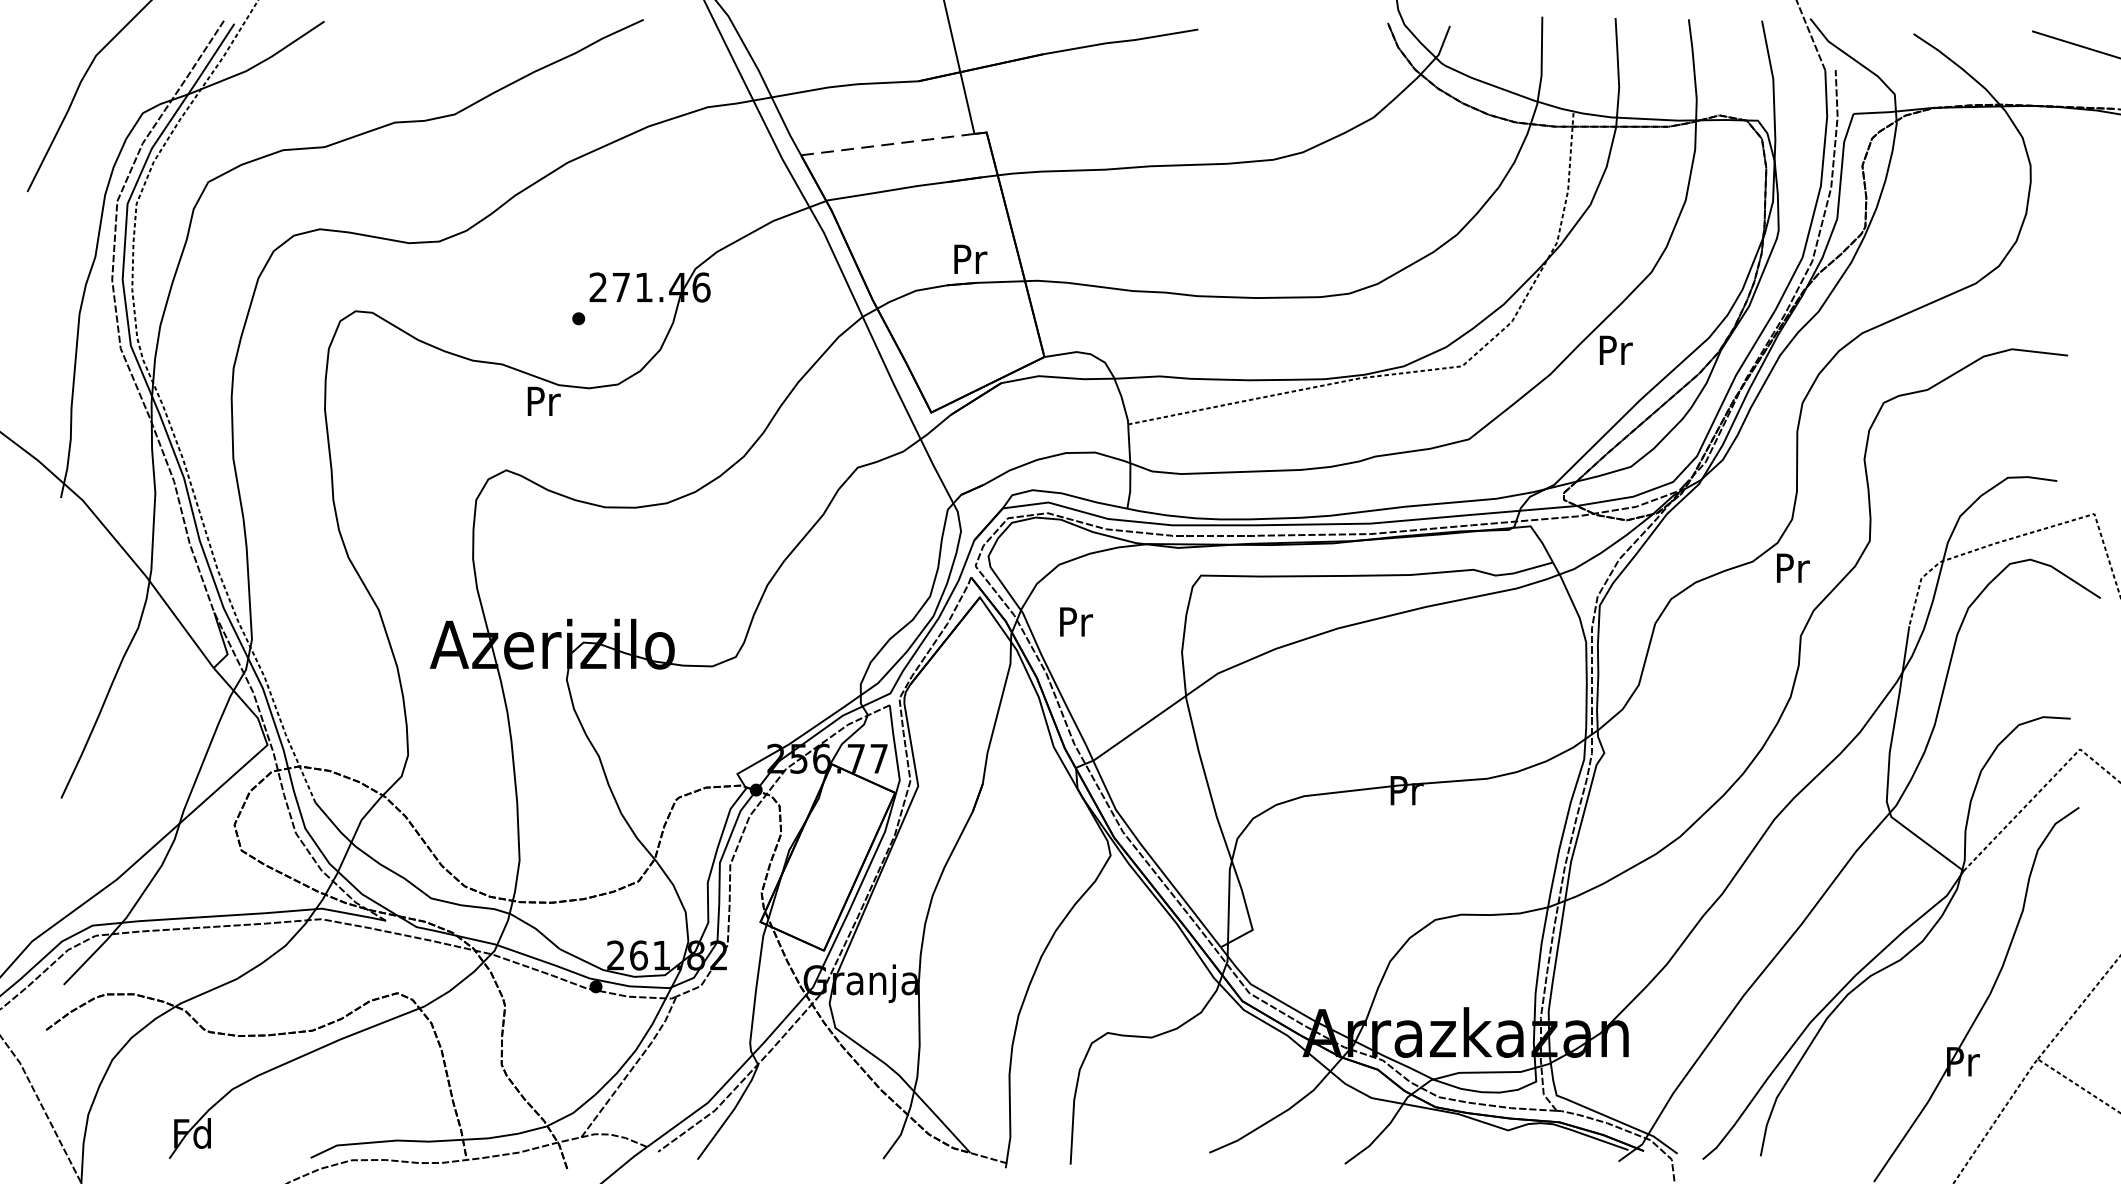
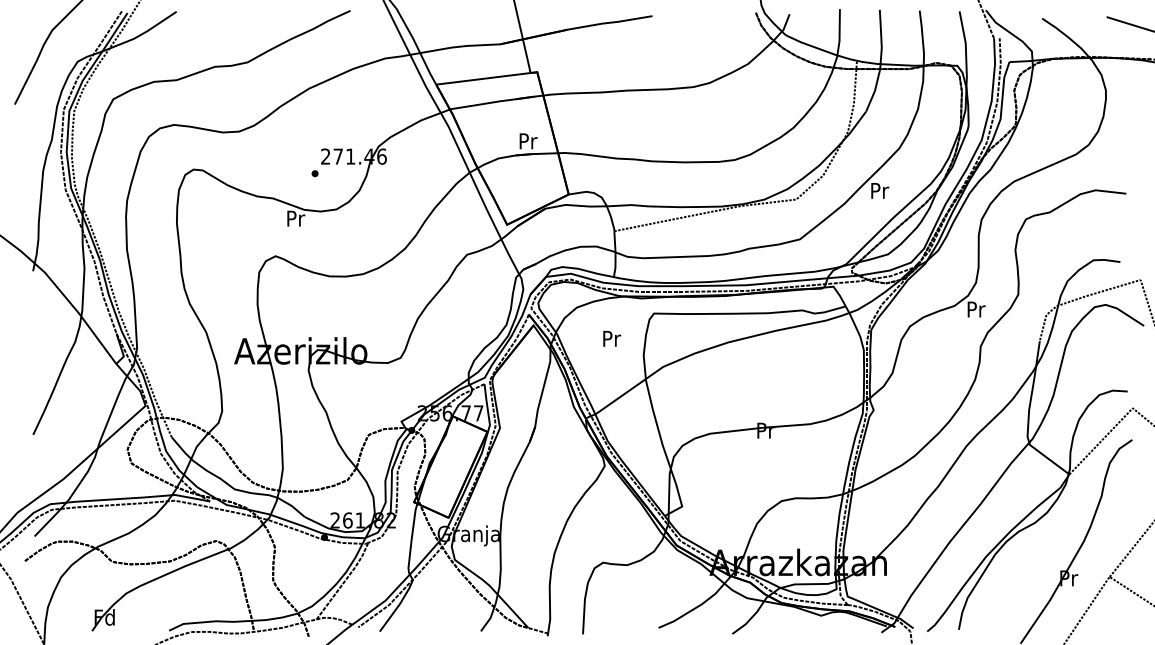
line: (887, 144) -> (483, 78), dashed -> solid
text: (1077, 621) -> (612, 338), moved

